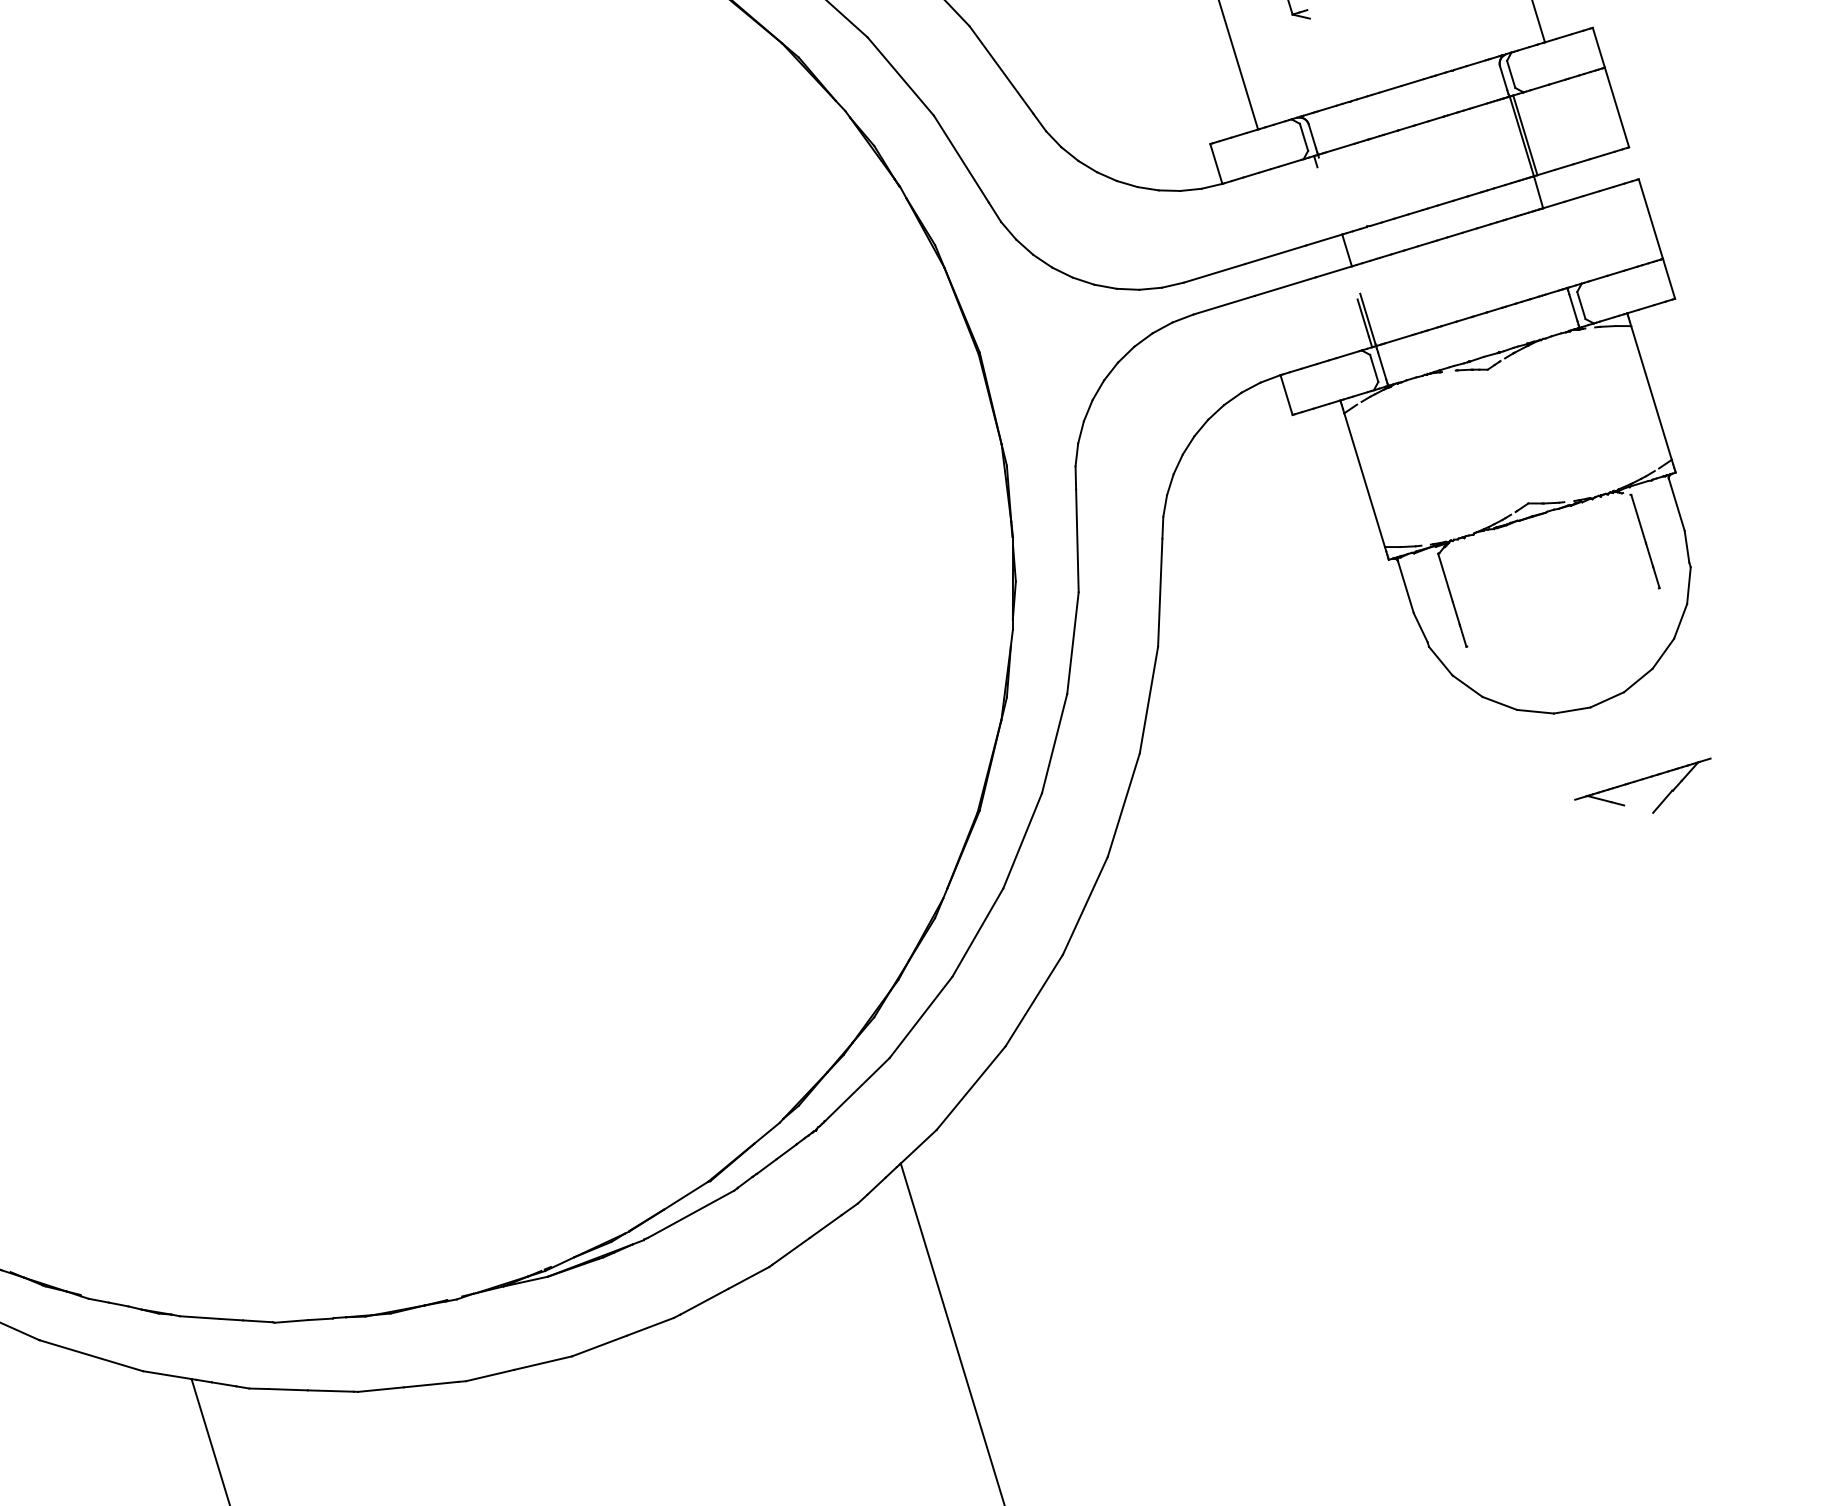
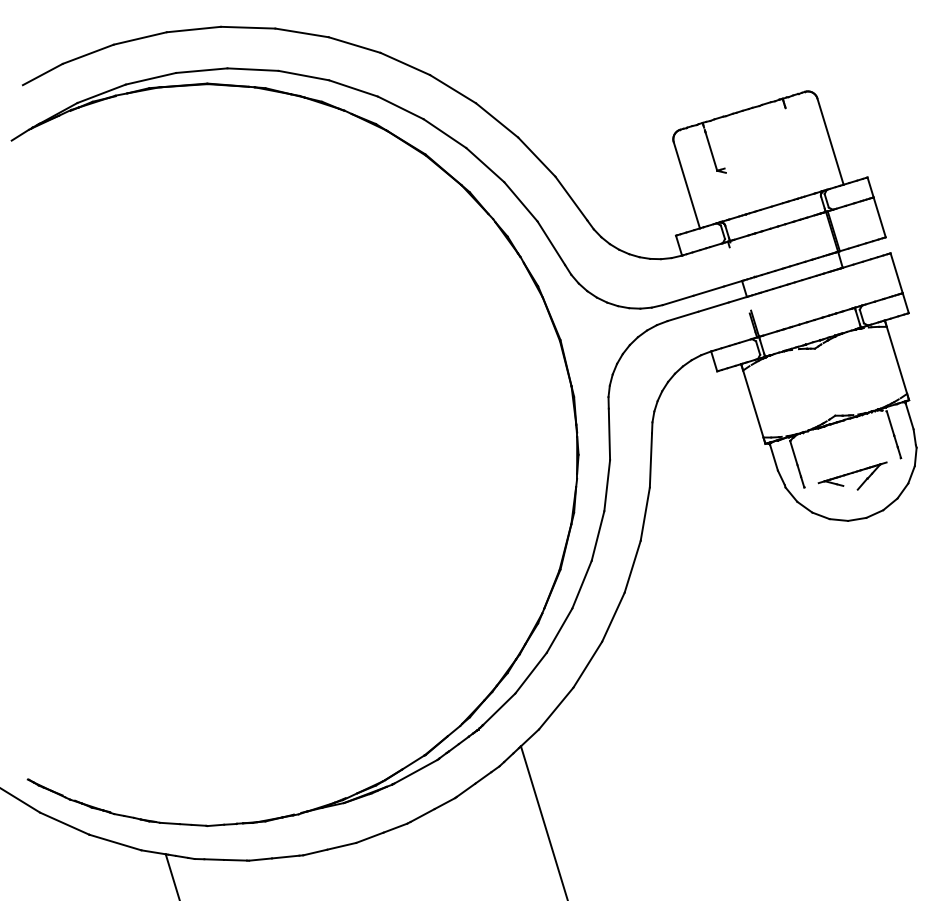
part: (1642, 784) -> (852, 475), moved

